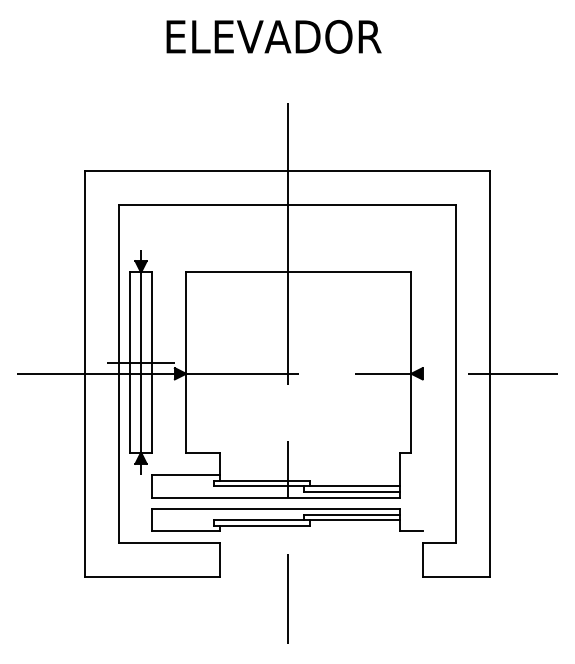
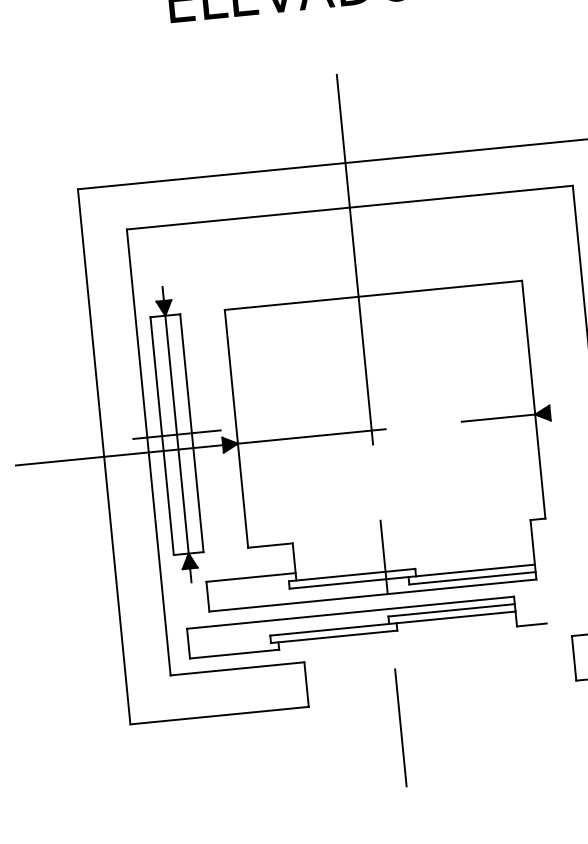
part: (287, 519) -> (366, 625), moved

